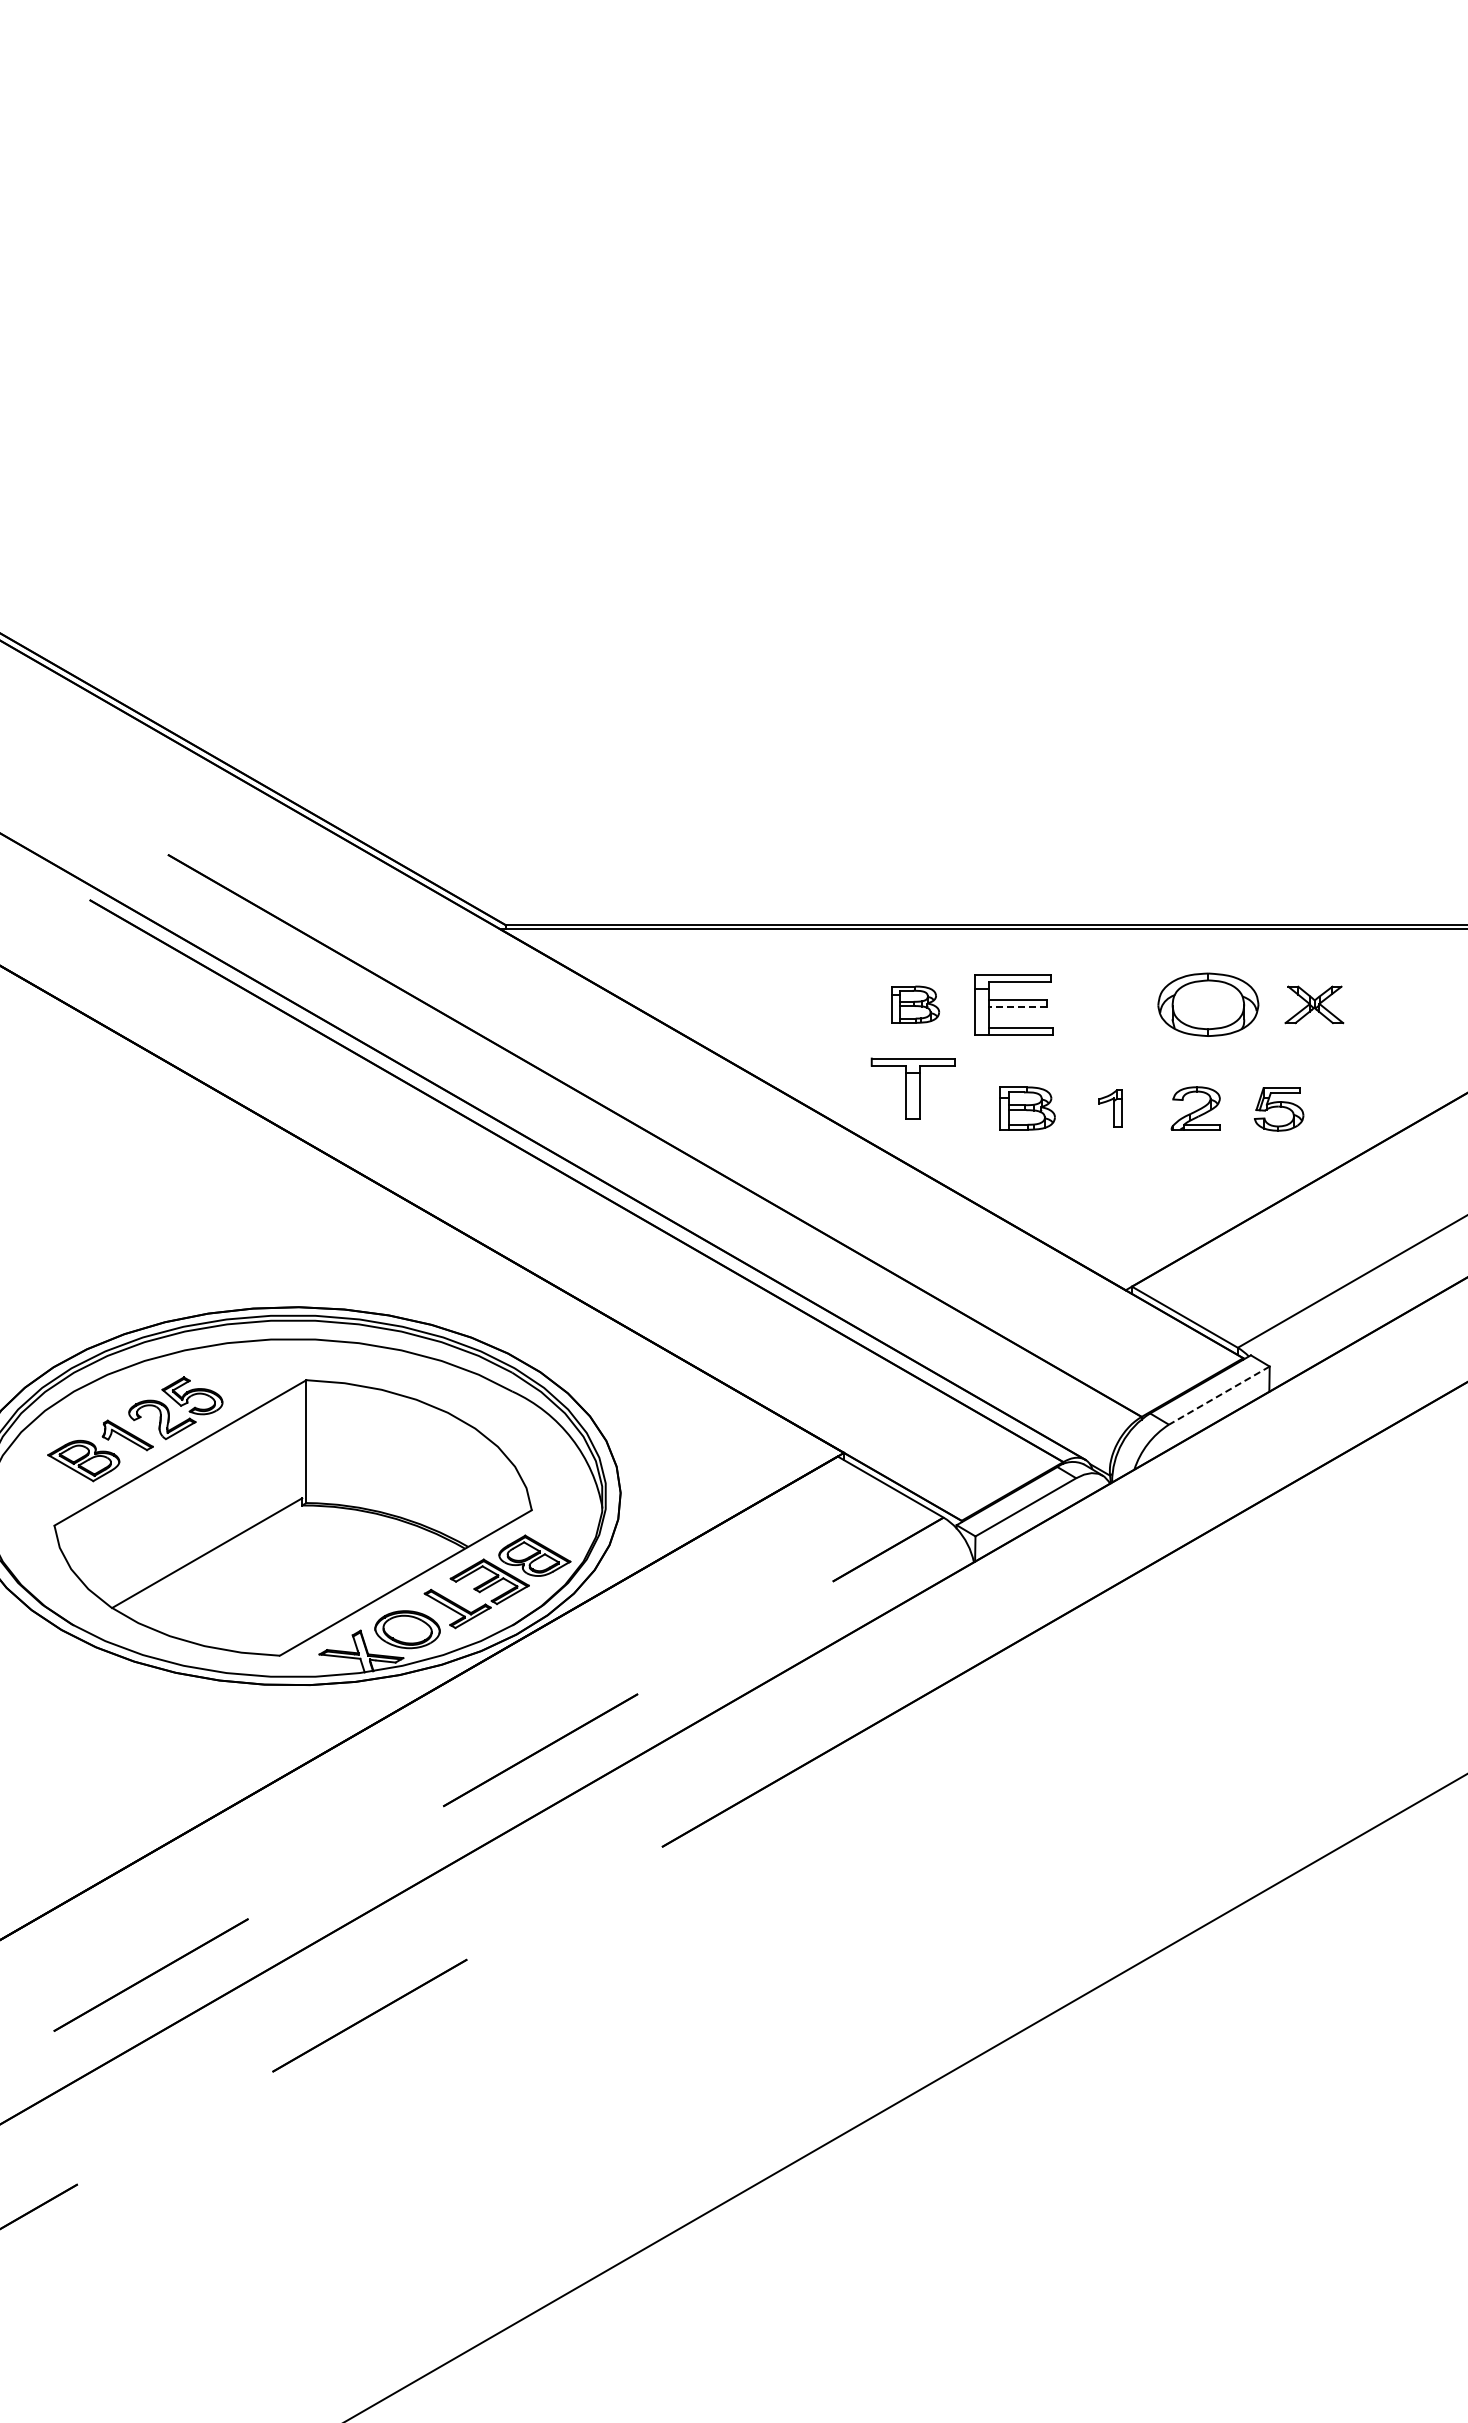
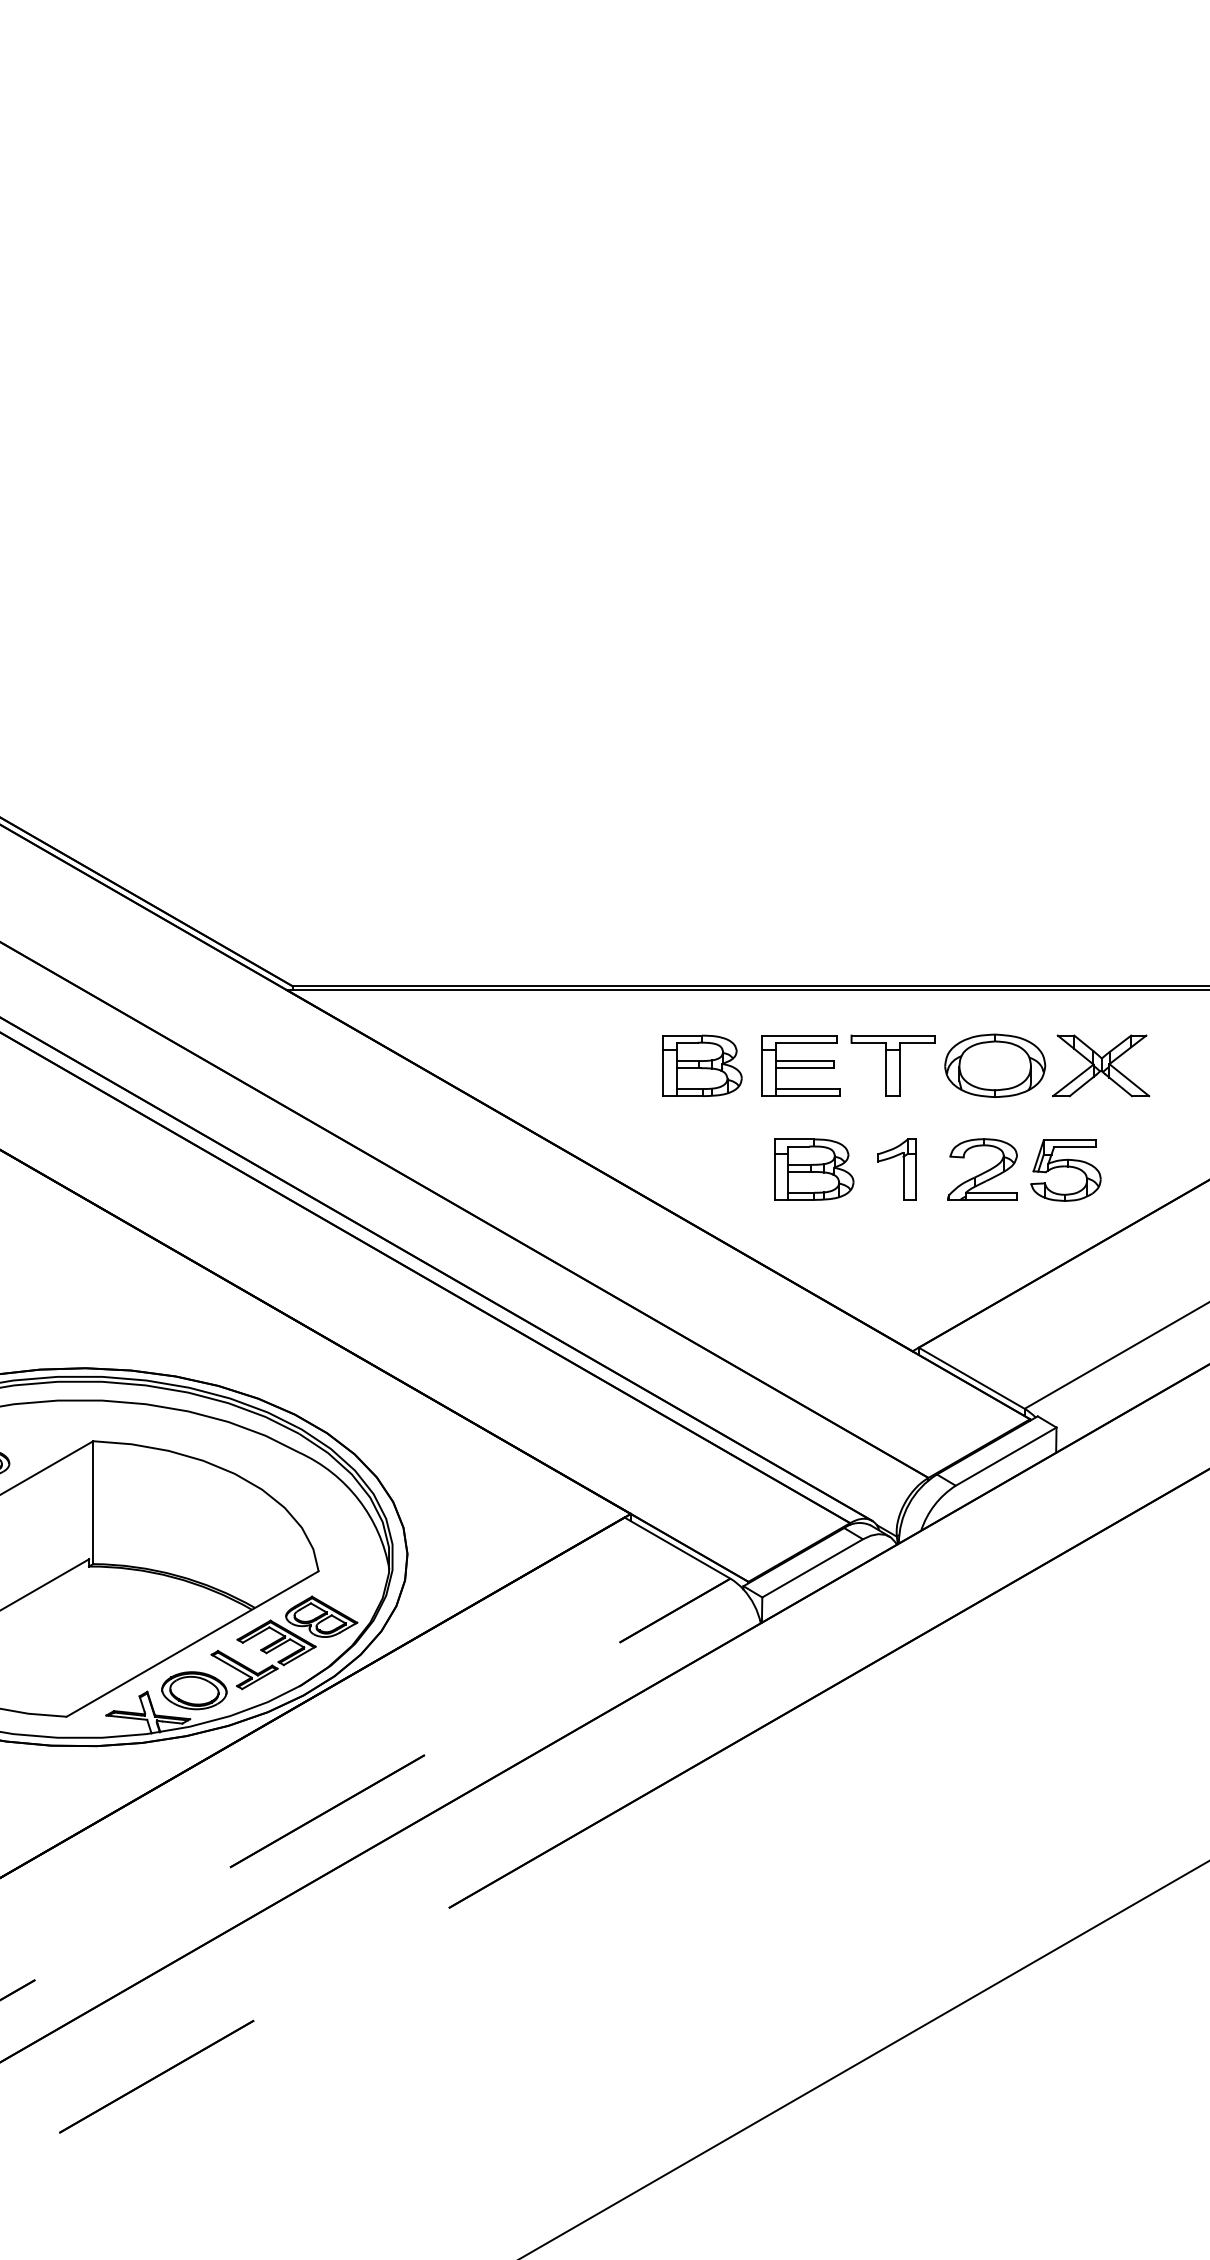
part: (915, 1004) -> (702, 1065), size x1.67
part: (1314, 1004) -> (1101, 1065), size x1.67
line: (1017, 1007) -> (804, 1068), dashed -> solid
part: (912, 1088) -> (892, 1065), moved
part: (1027, 1108) -> (814, 1169), size x1.43
part: (1110, 1108) -> (897, 1169), size x1.67
part: (1195, 1108) -> (982, 1169), size x1.43
part: (1278, 1109) -> (1065, 1170), size x1.43
line: (1218, 1395) -> (1005, 1456), dashed -> solid

